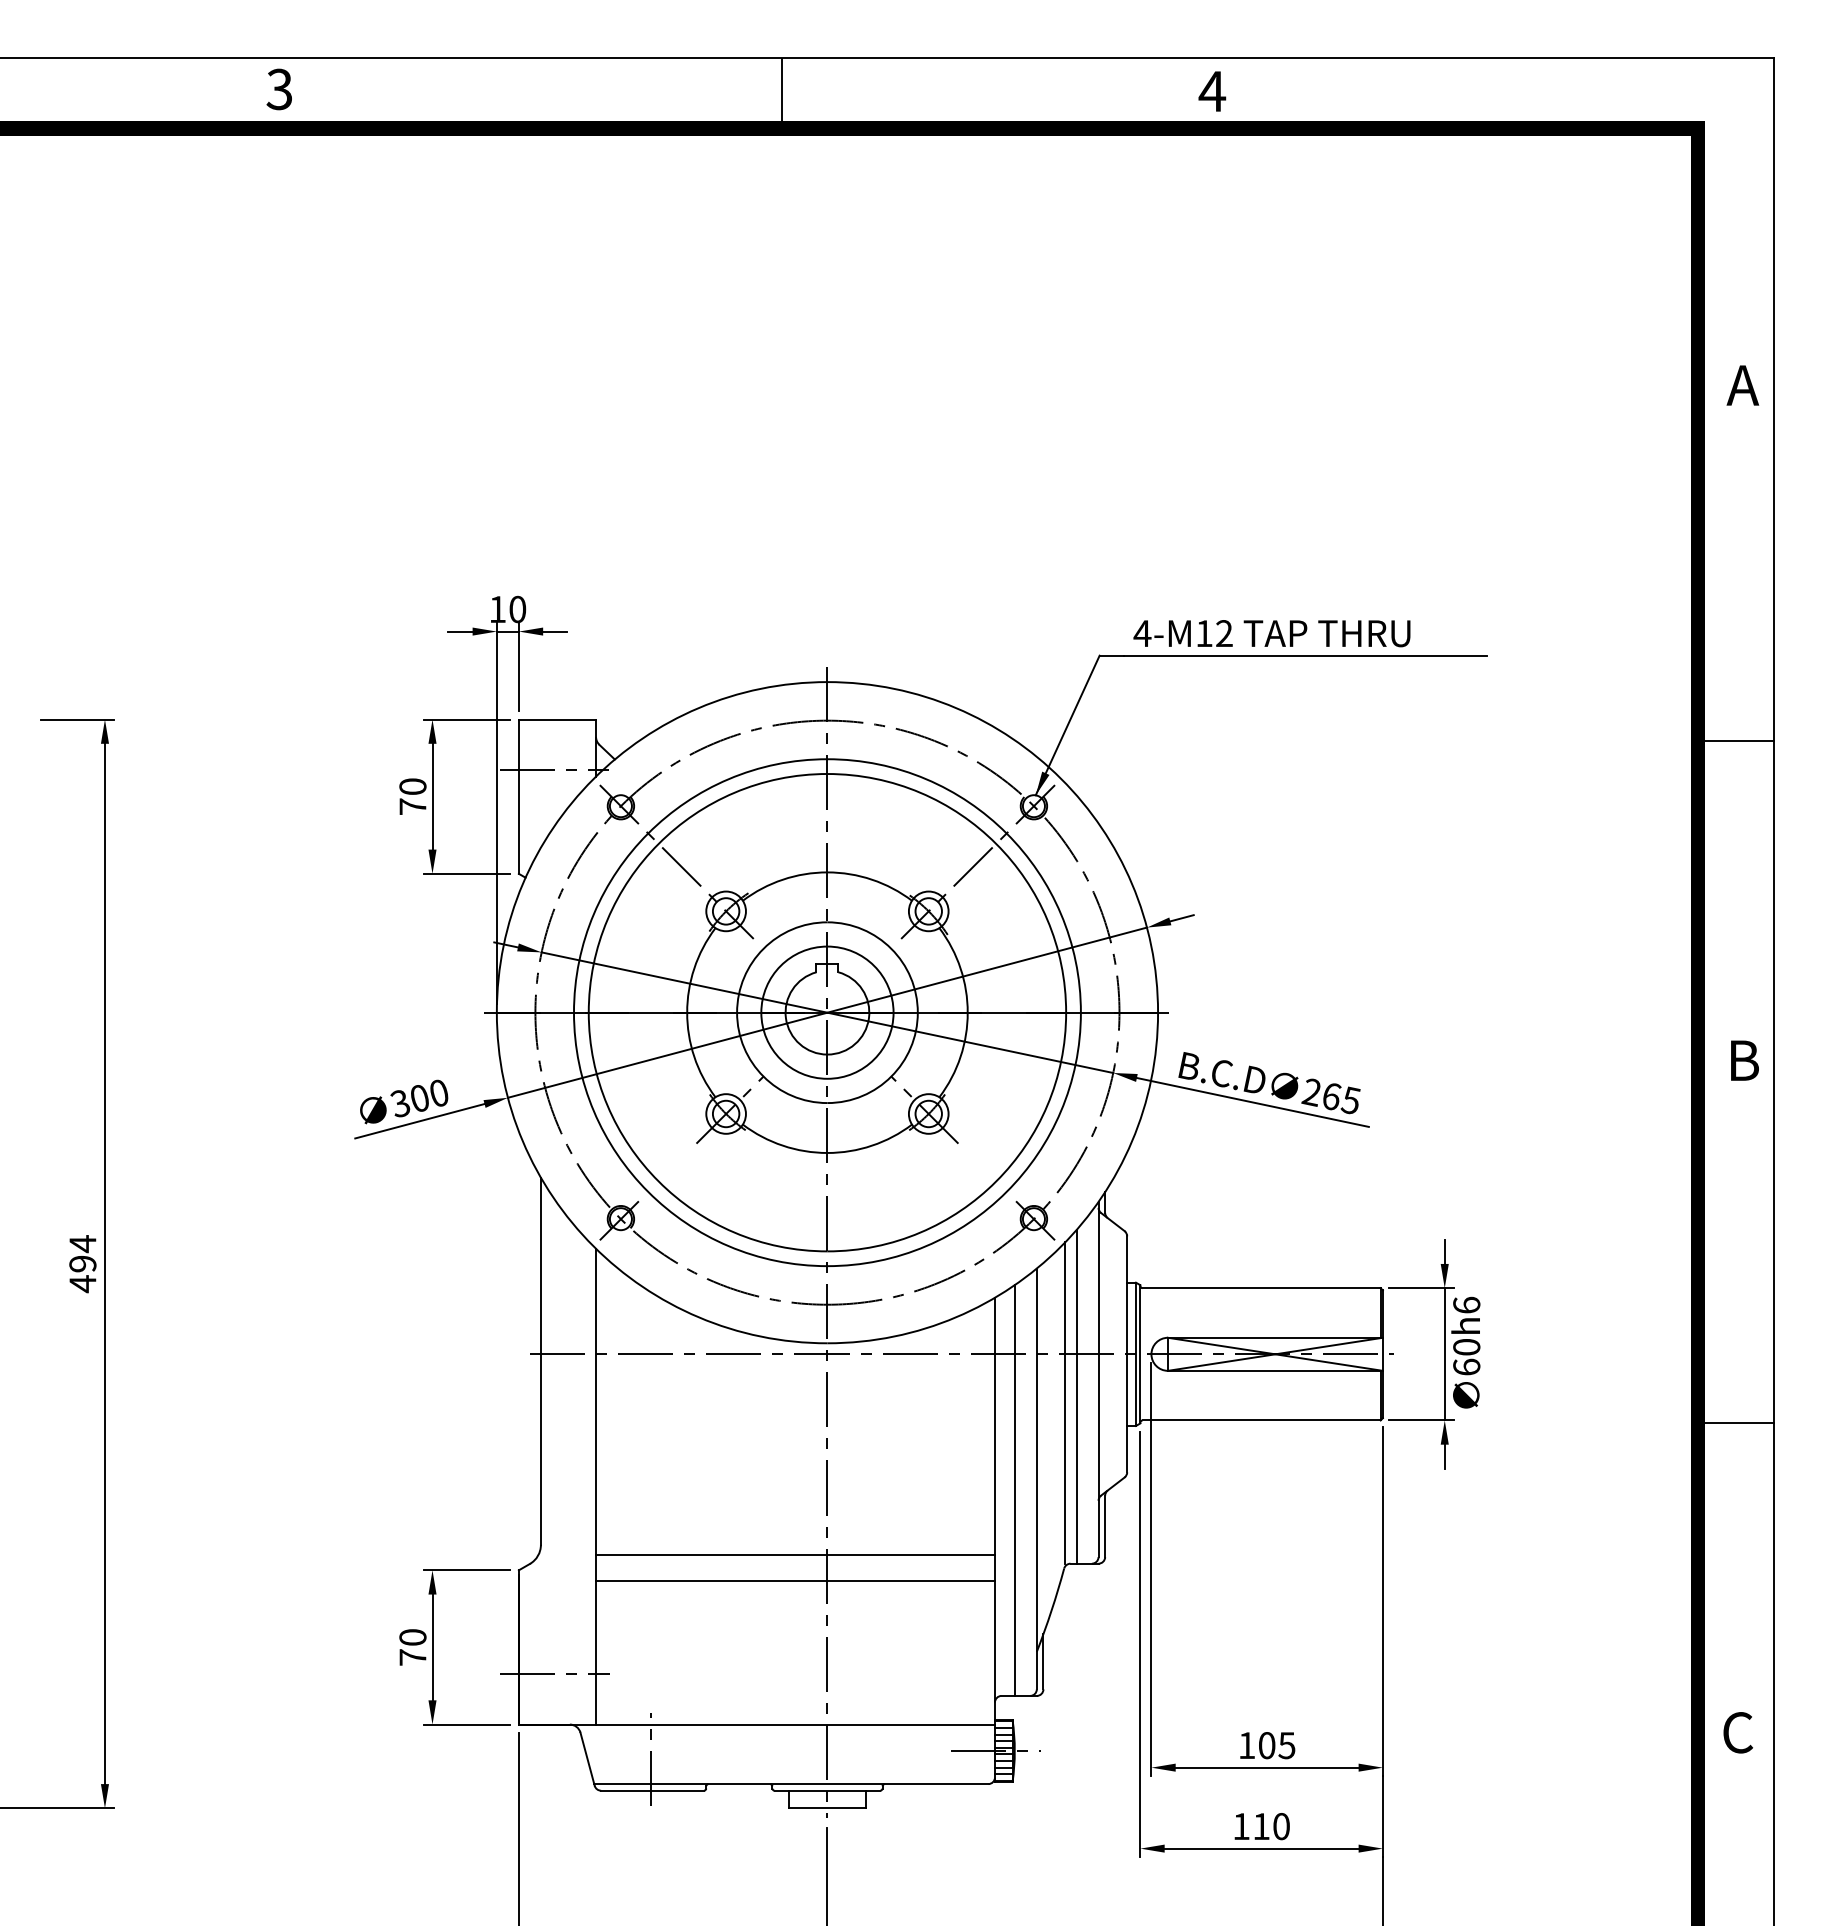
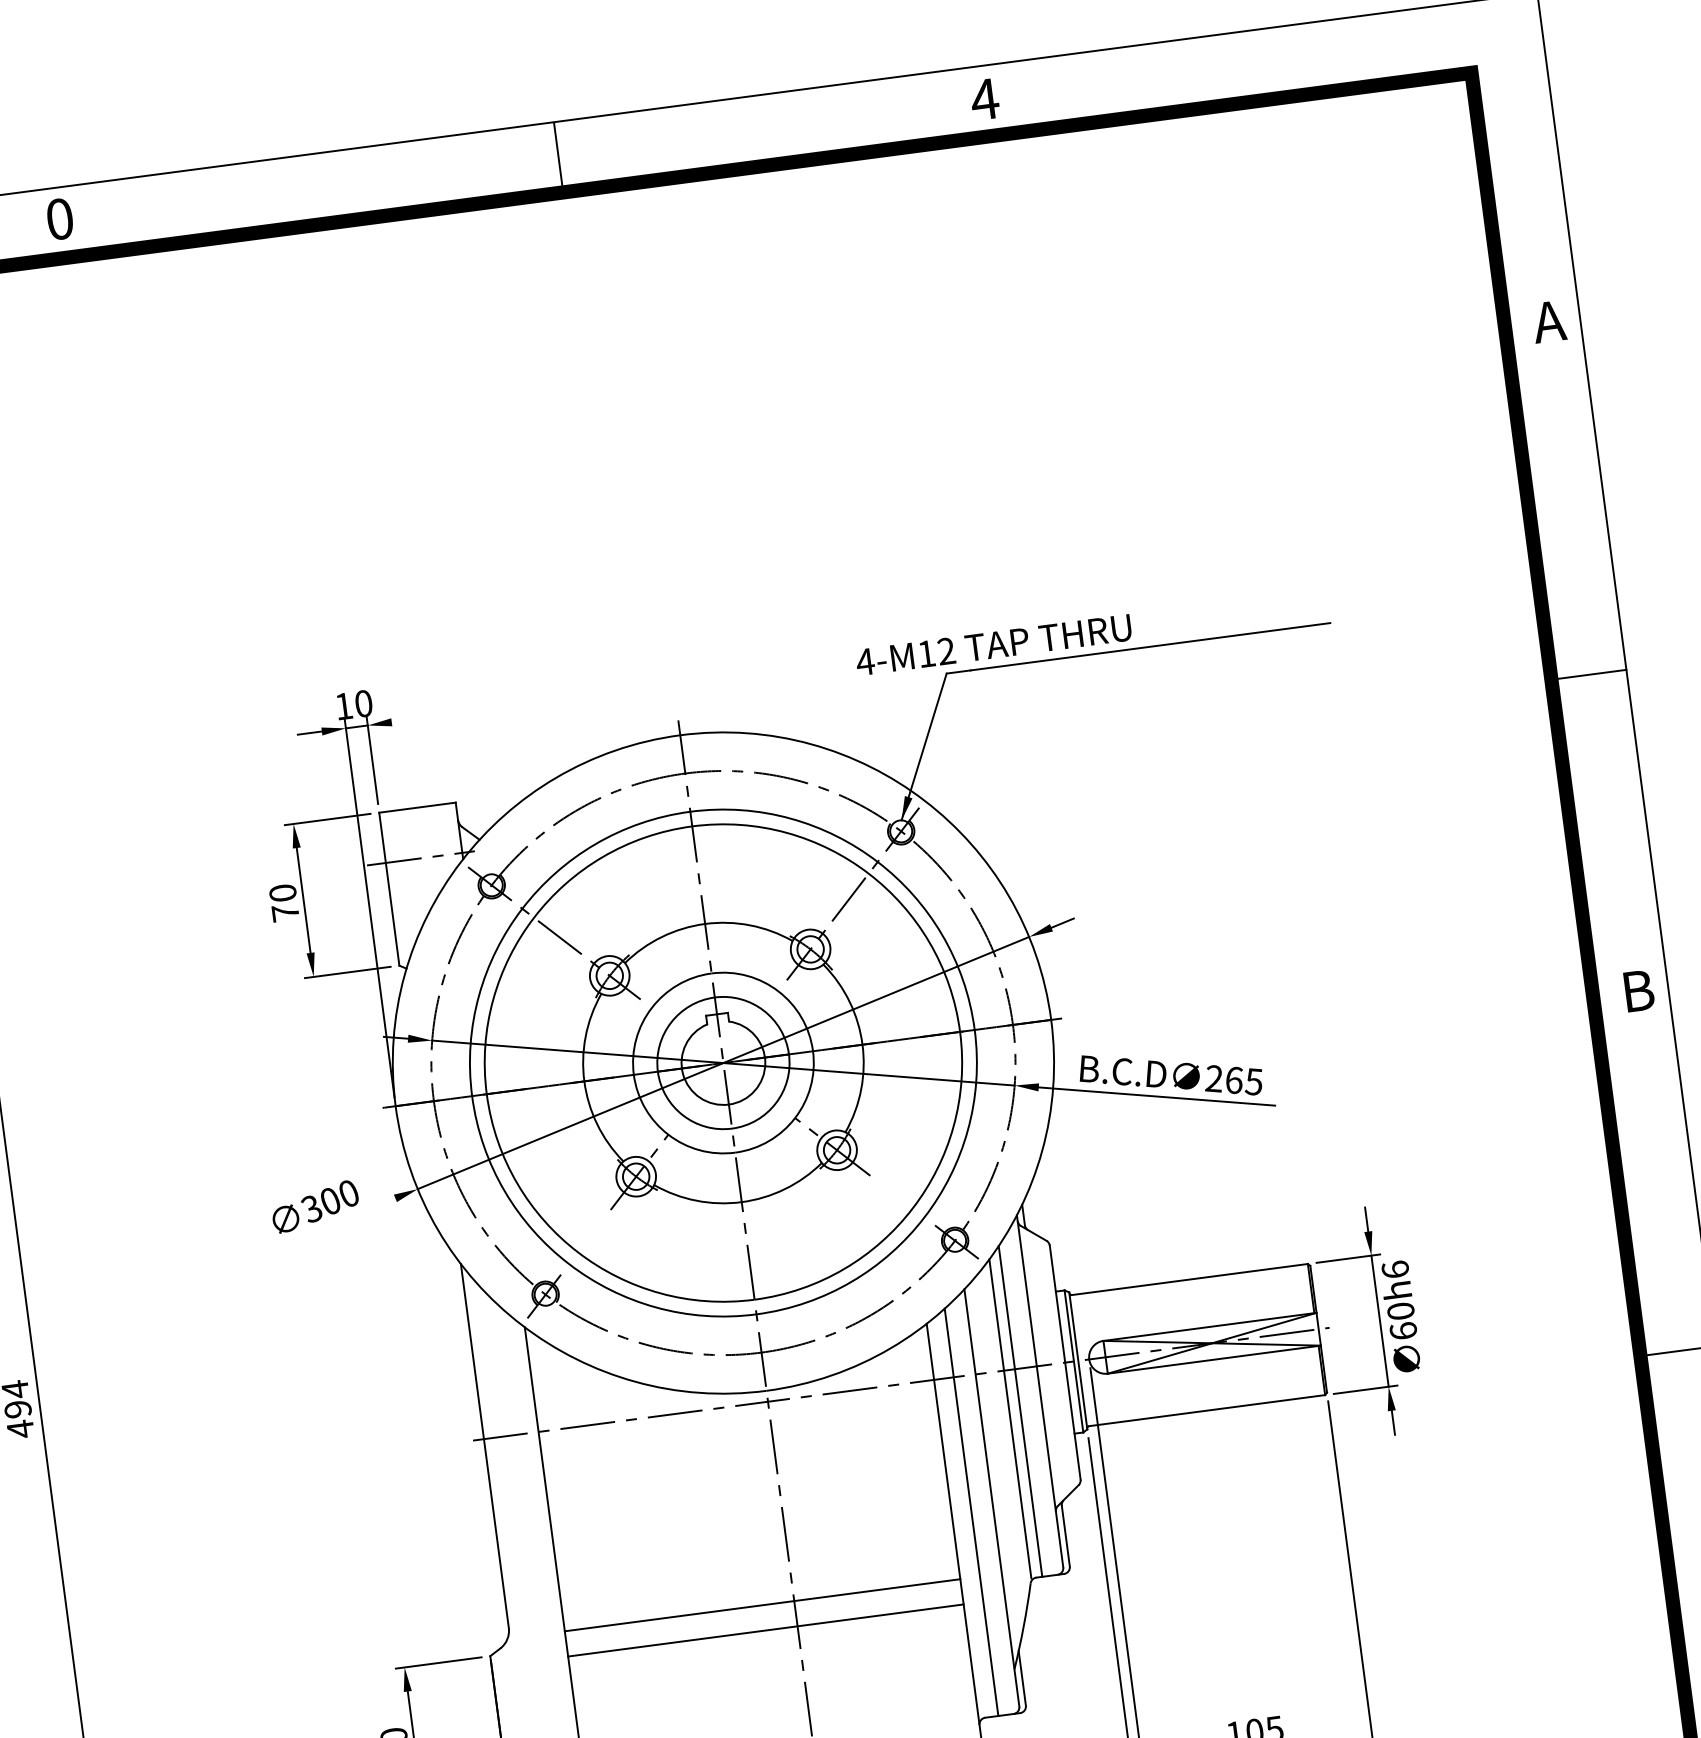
text: (279, 89) -> (59, 219), 3 -> 0
line: (555, 631) -> (404, 720), removed
text: (1271, 633) -> (993, 645), moved
line: (419, 1121) -> (333, 1224), removed

